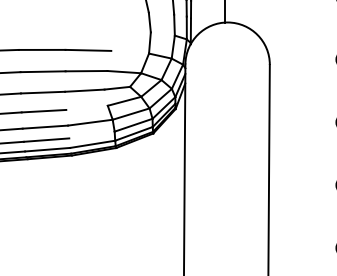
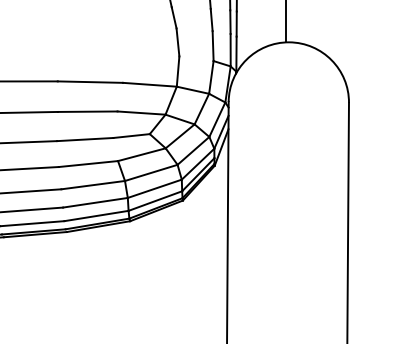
line: (130, 51) -> (150, 83), added
line: (86, 107) -> (87, 163), added
line: (91, 134) -> (94, 201), added

